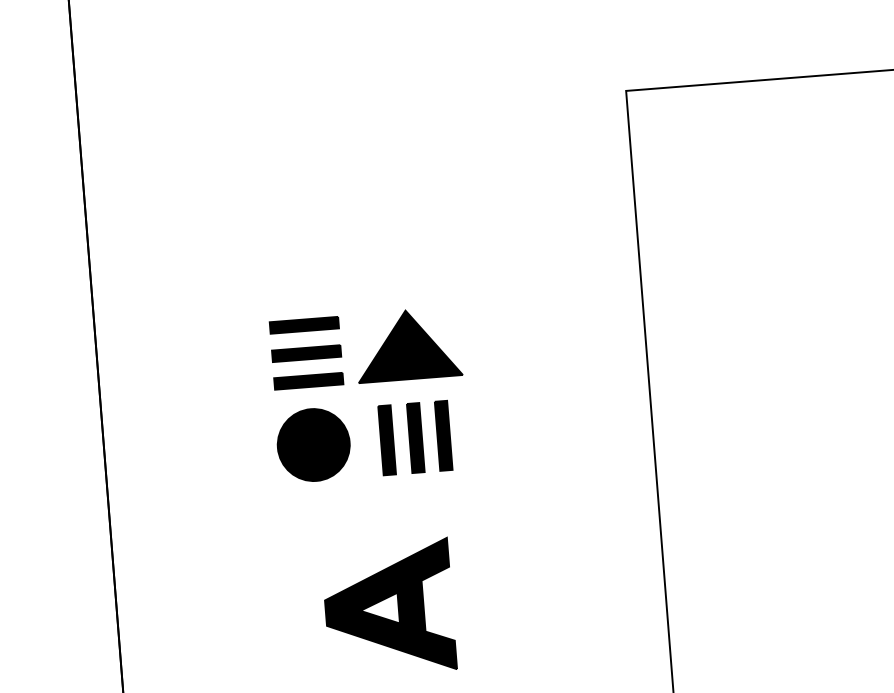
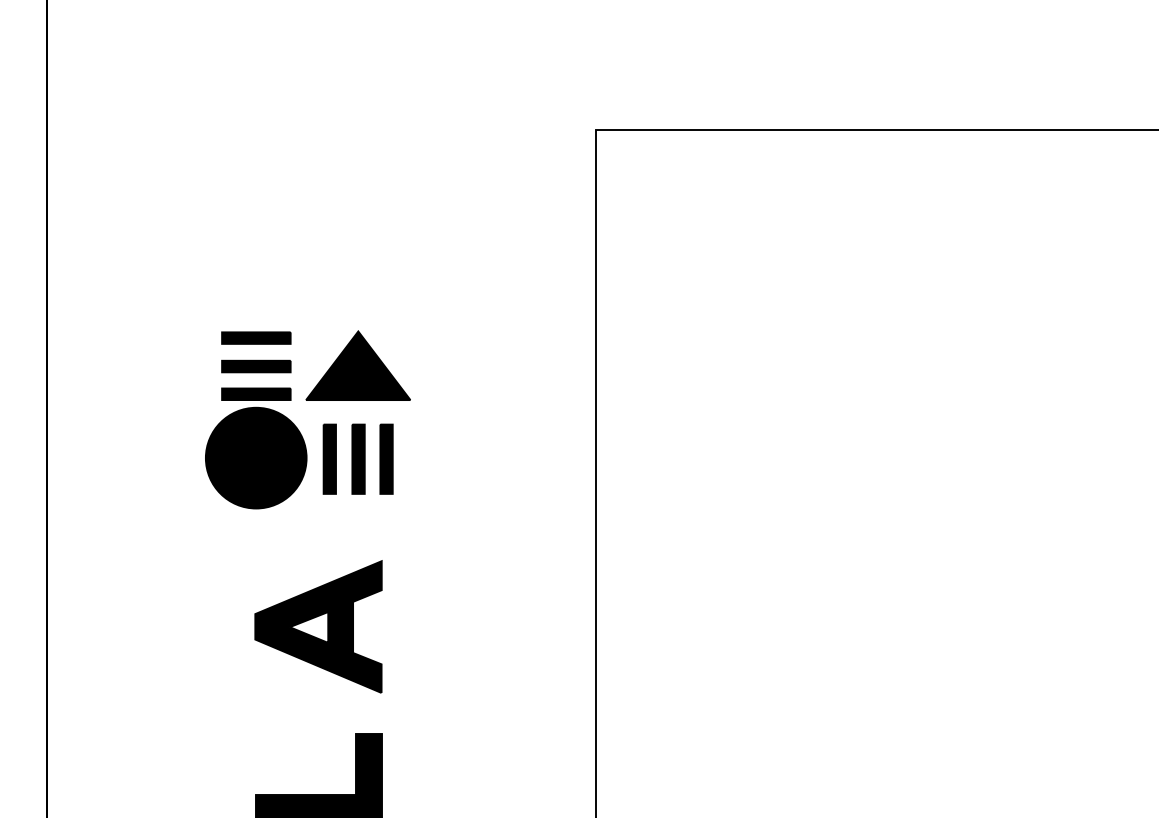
part: (313, 445) -> (256, 458), size x1.4

